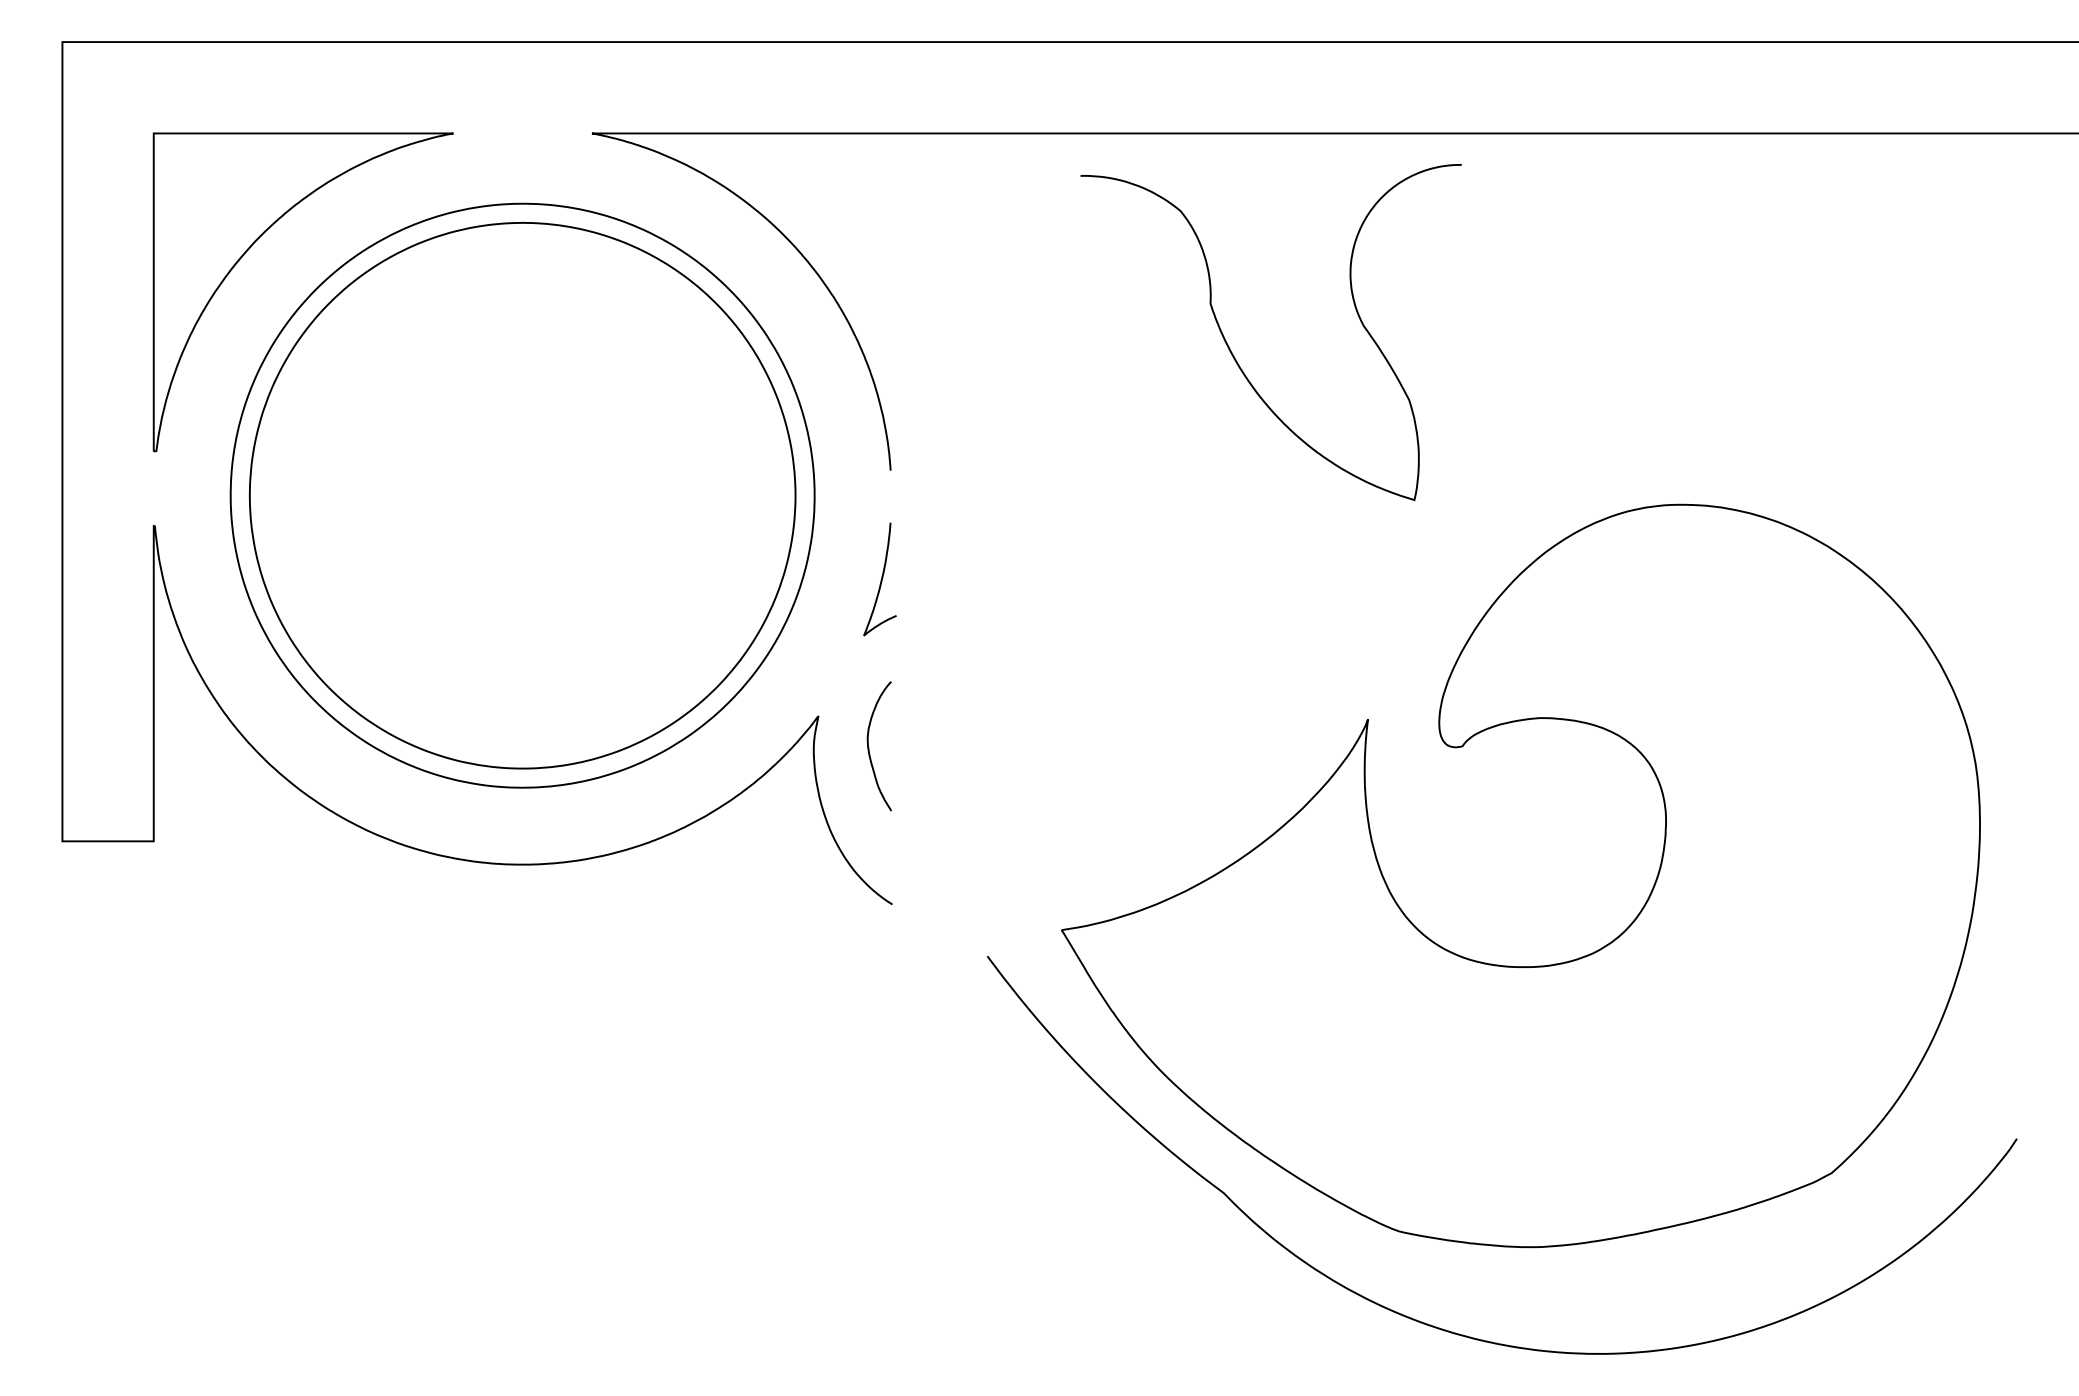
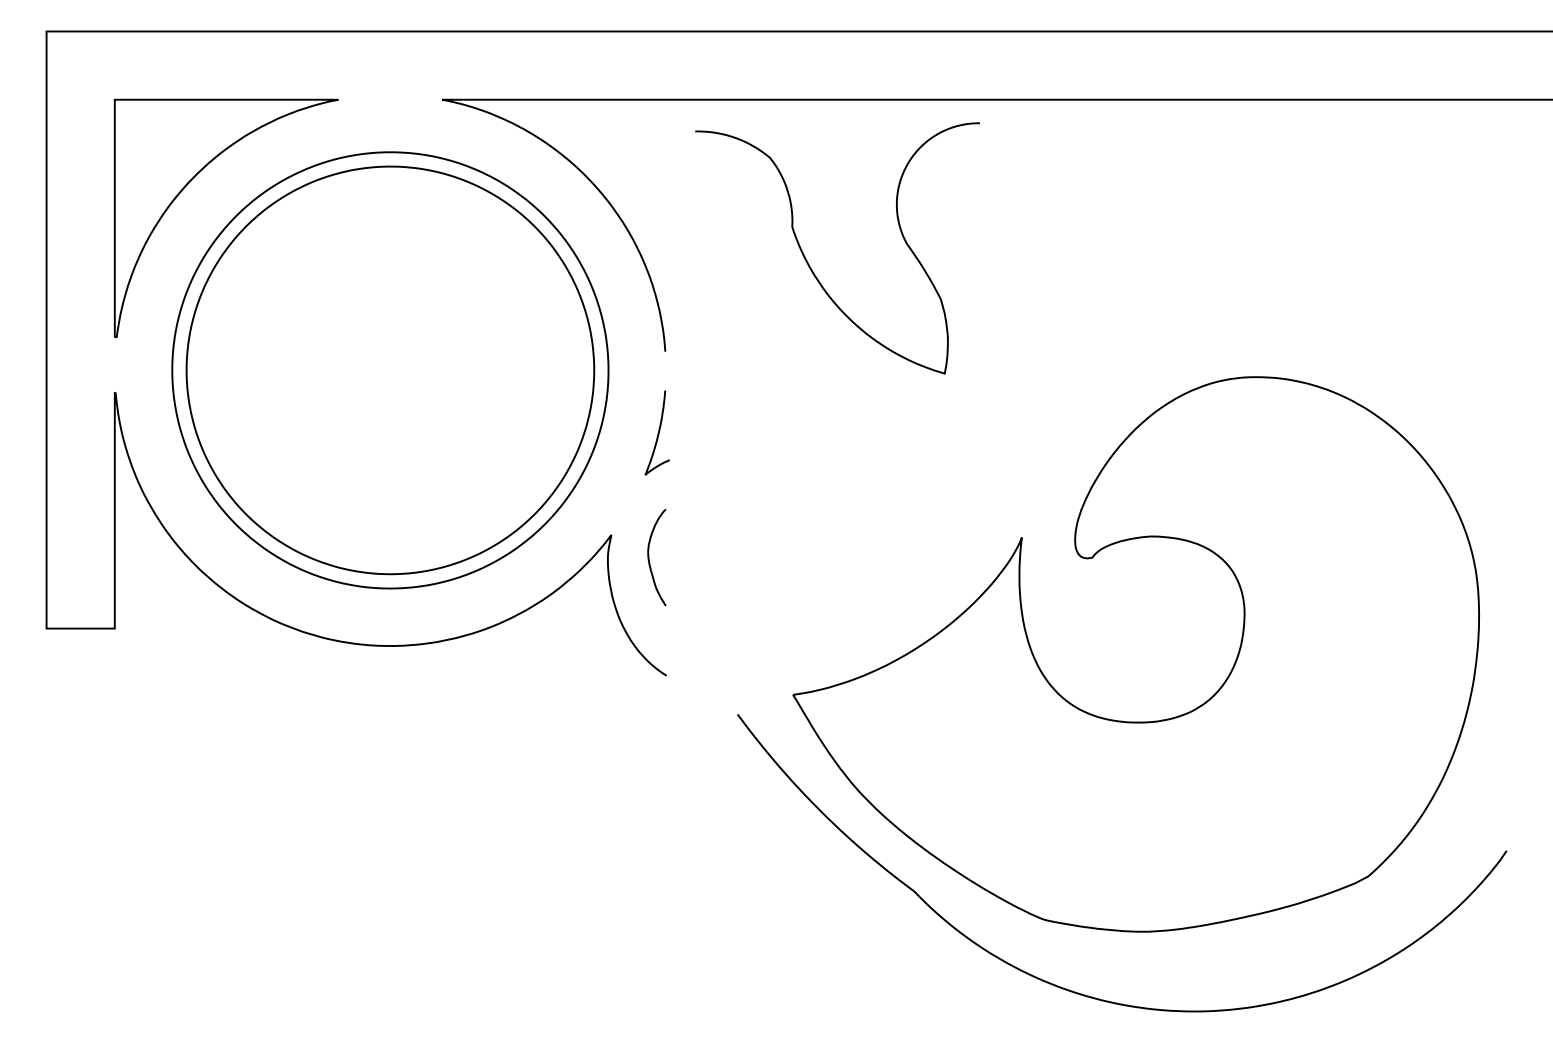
part: (1232, 351) -> (808, 262), moved

